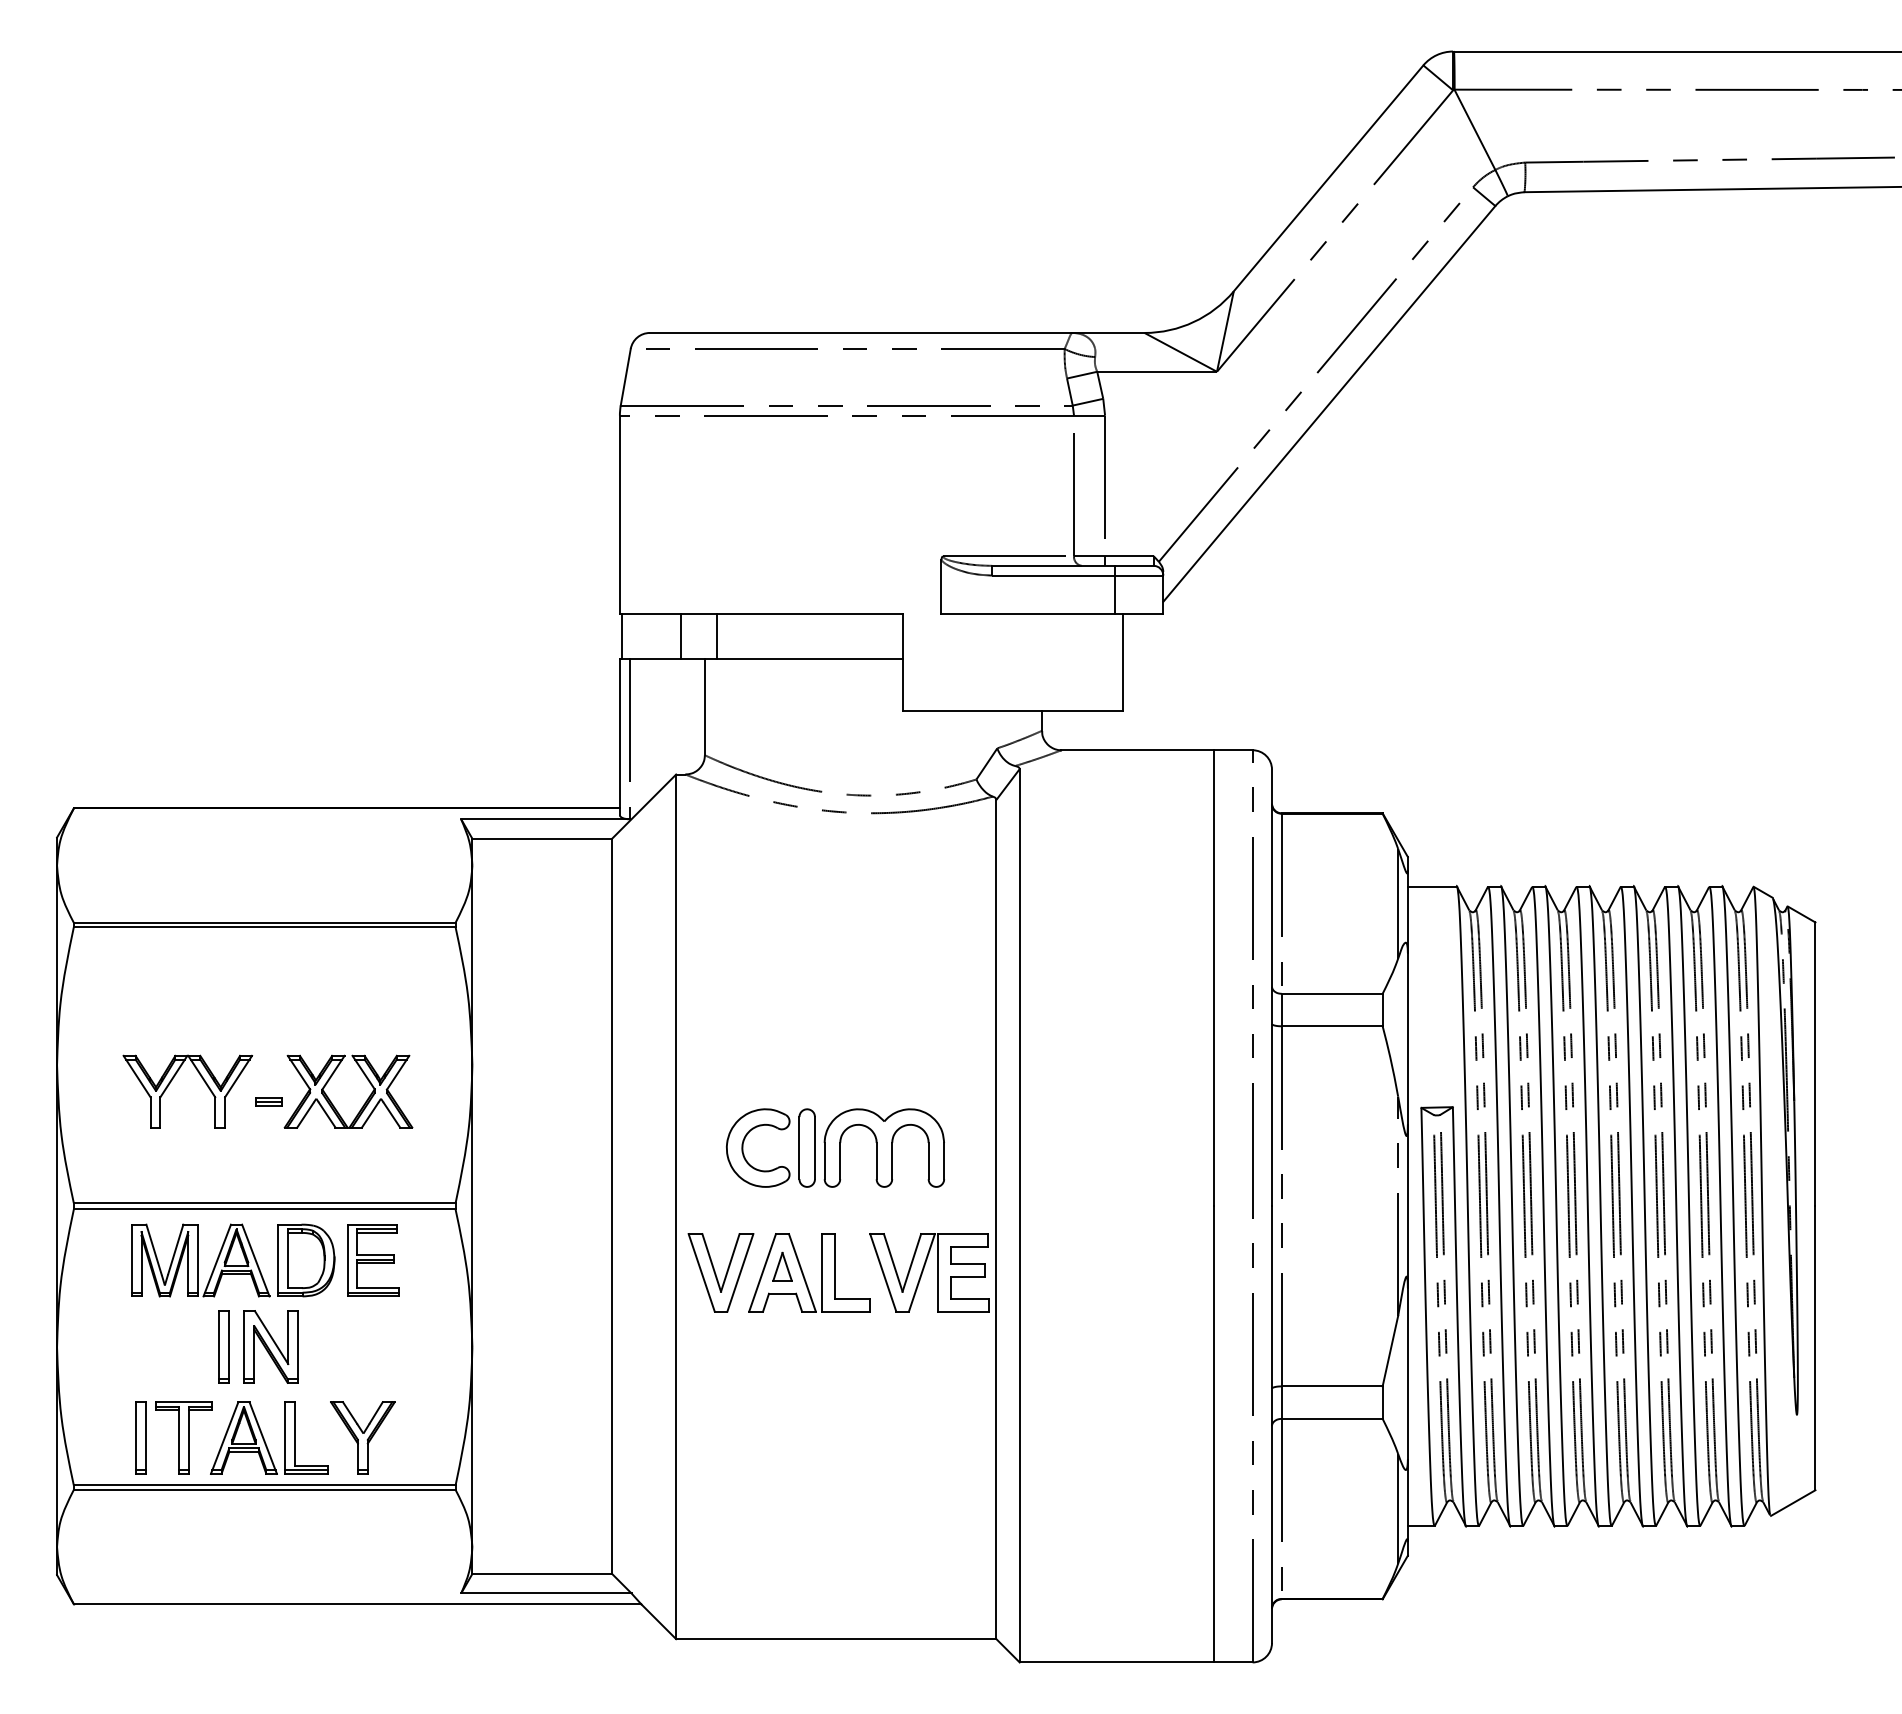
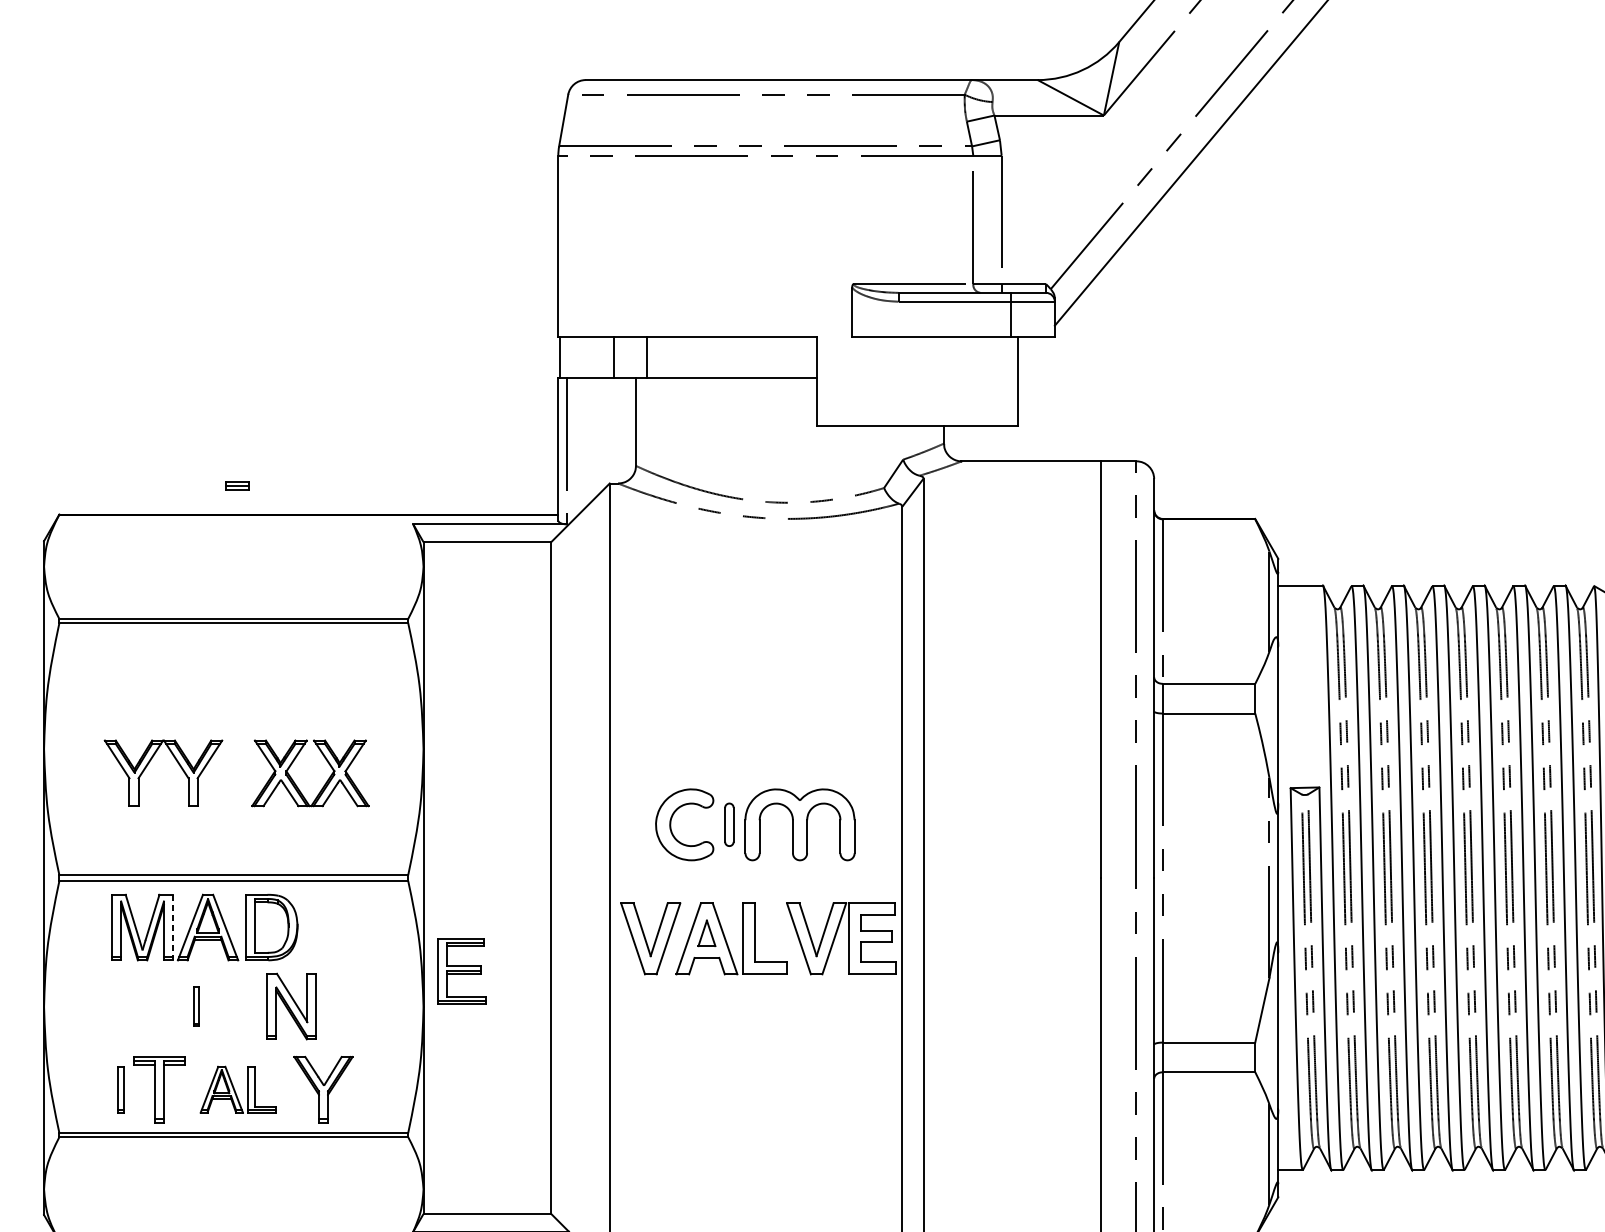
part: (268, 1101) -> (237, 485), moved
part: (806, 1147) -> (728, 824), size x0.6
line: (198, 1260) -> (173, 927), solid -> dashed
part: (373, 1260) -> (462, 971), moved
part: (223, 1346) -> (196, 1006), size x0.6
part: (270, 1346) -> (291, 1006), moved
part: (140, 1437) -> (120, 1089), size x0.7
part: (269, 1437) -> (238, 1089), size x0.7

